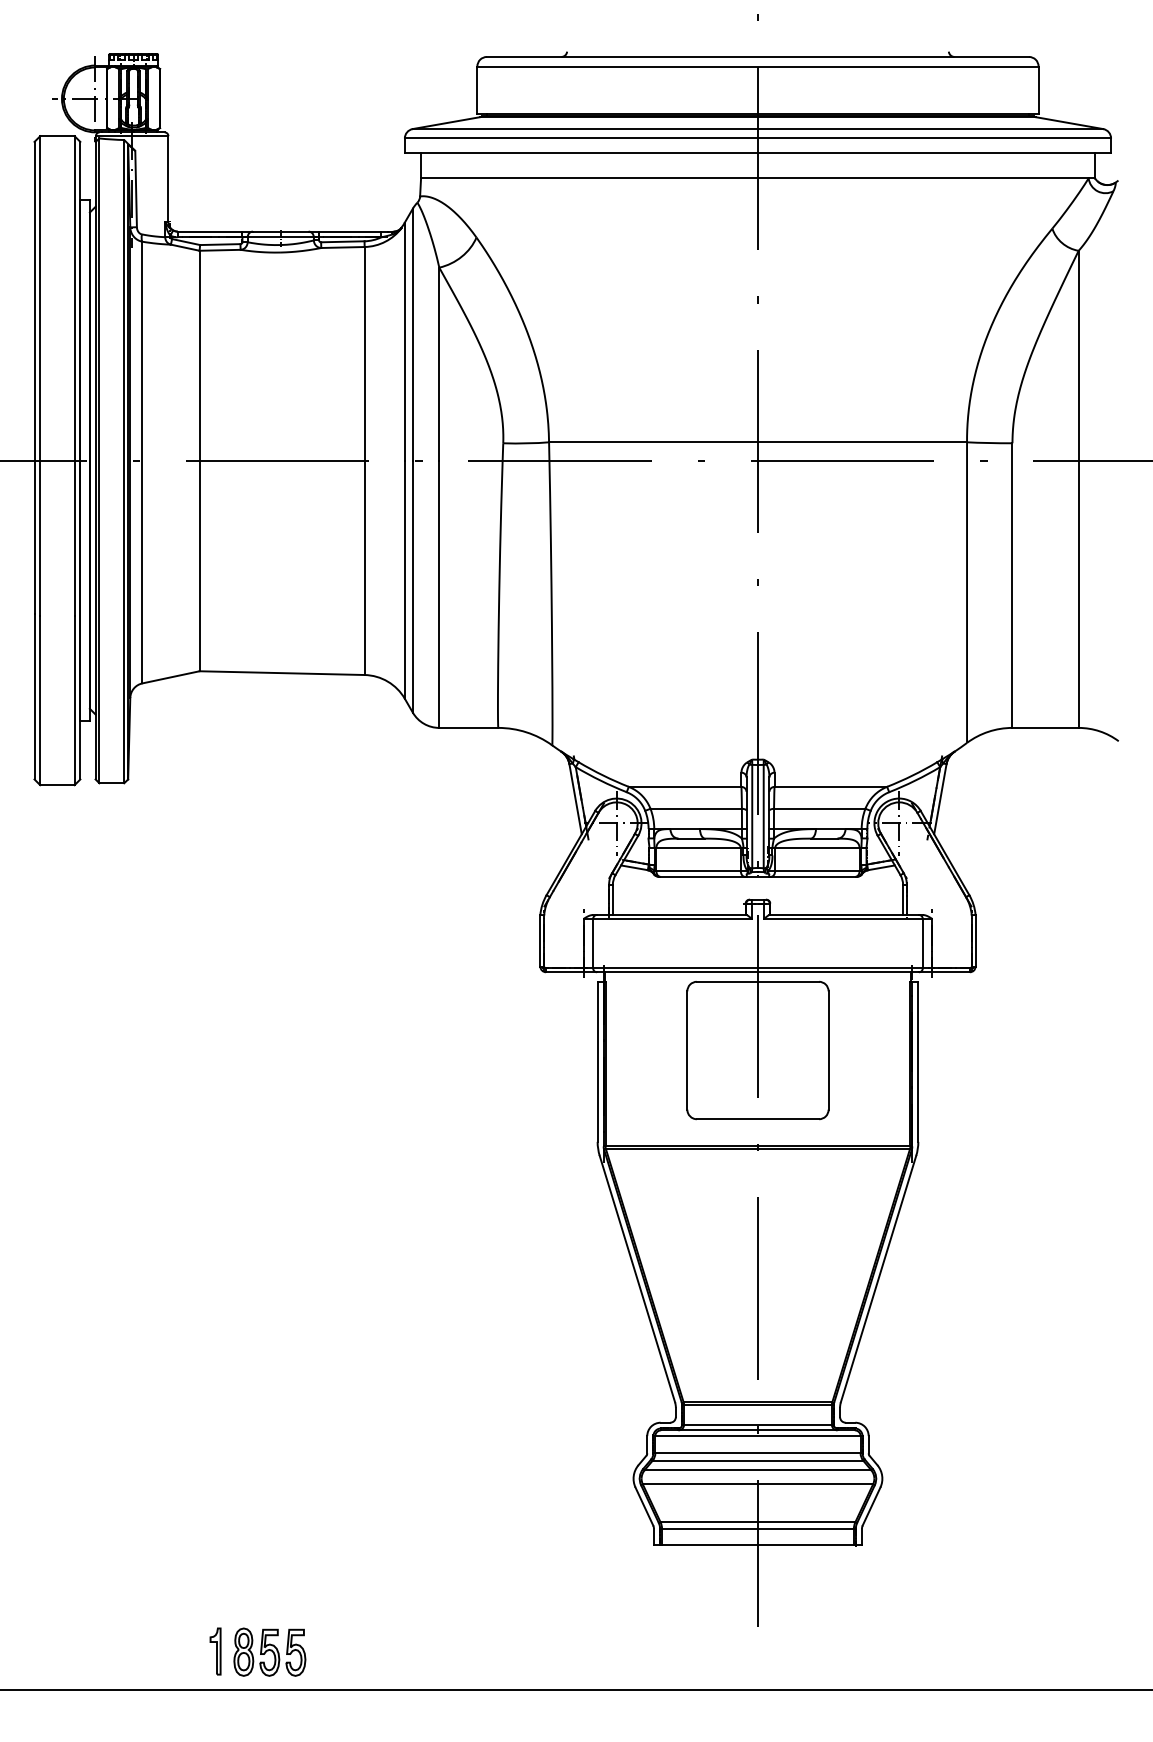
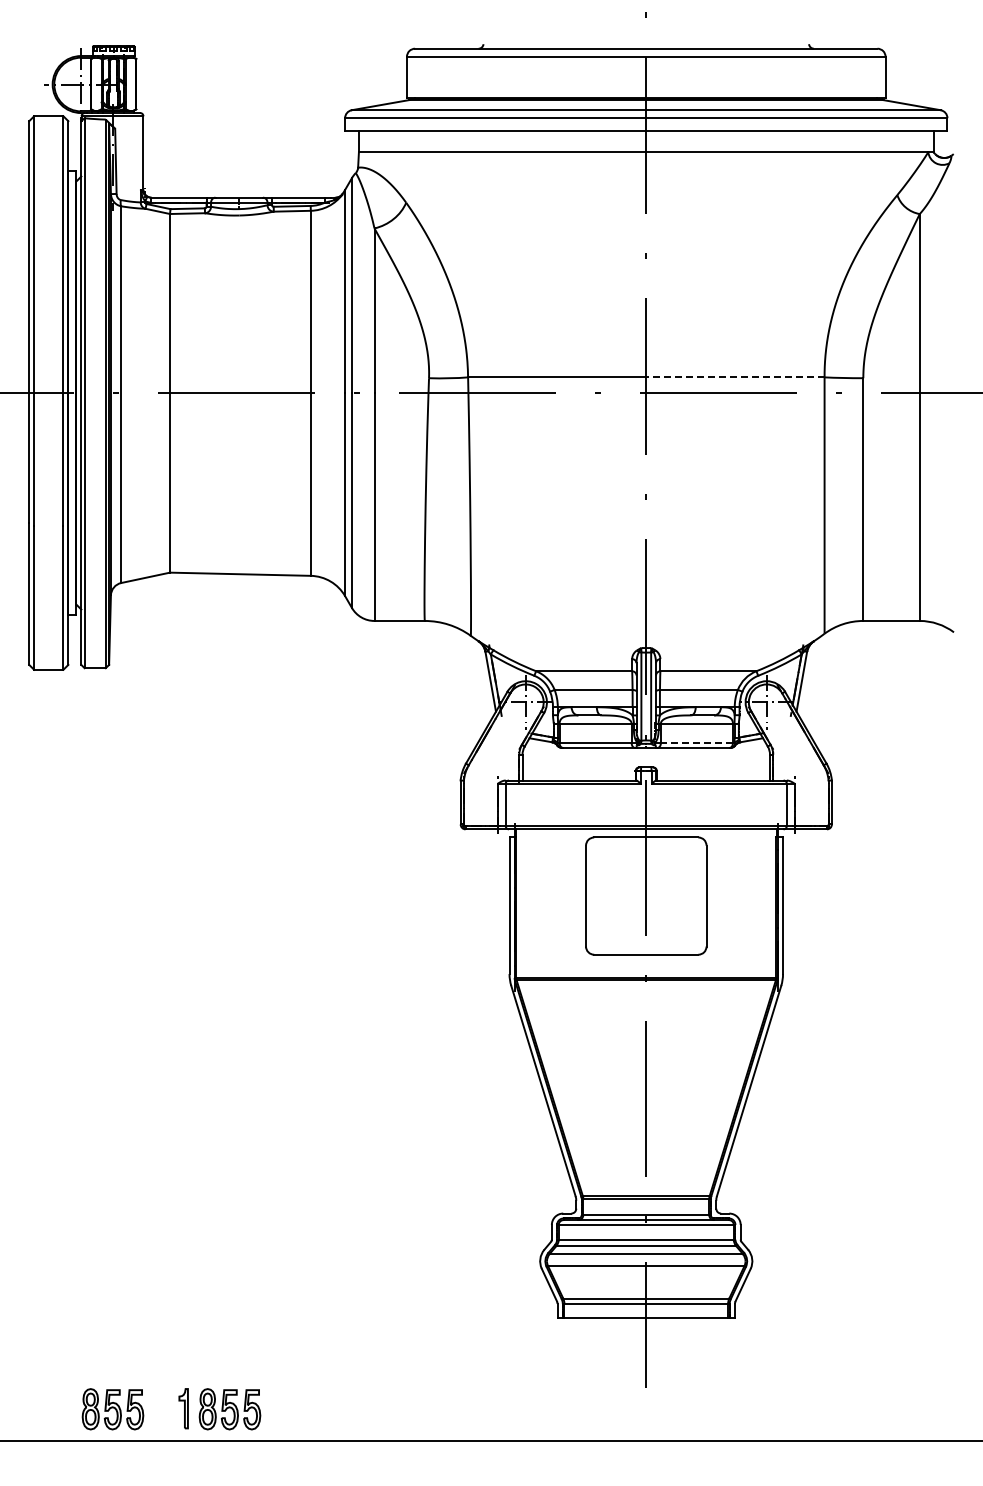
line: (861, 442) -> (734, 377), solid -> dashed
line: (816, 871) -> (696, 743), solid -> dashed
part: (132, 1652) -> (112, 1409), added

